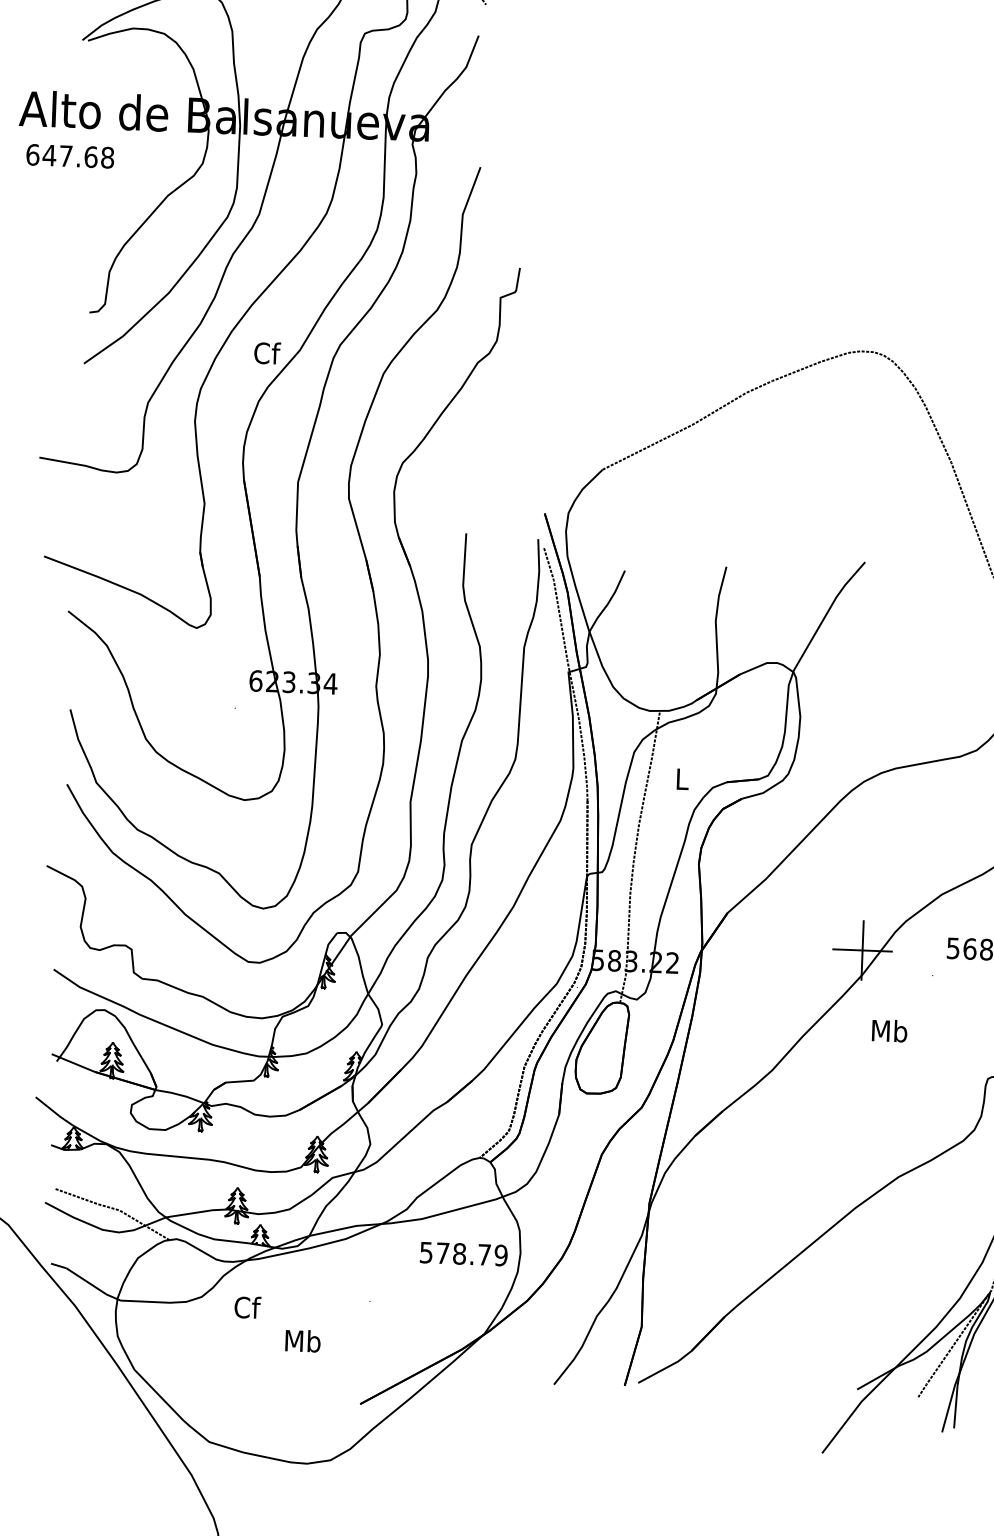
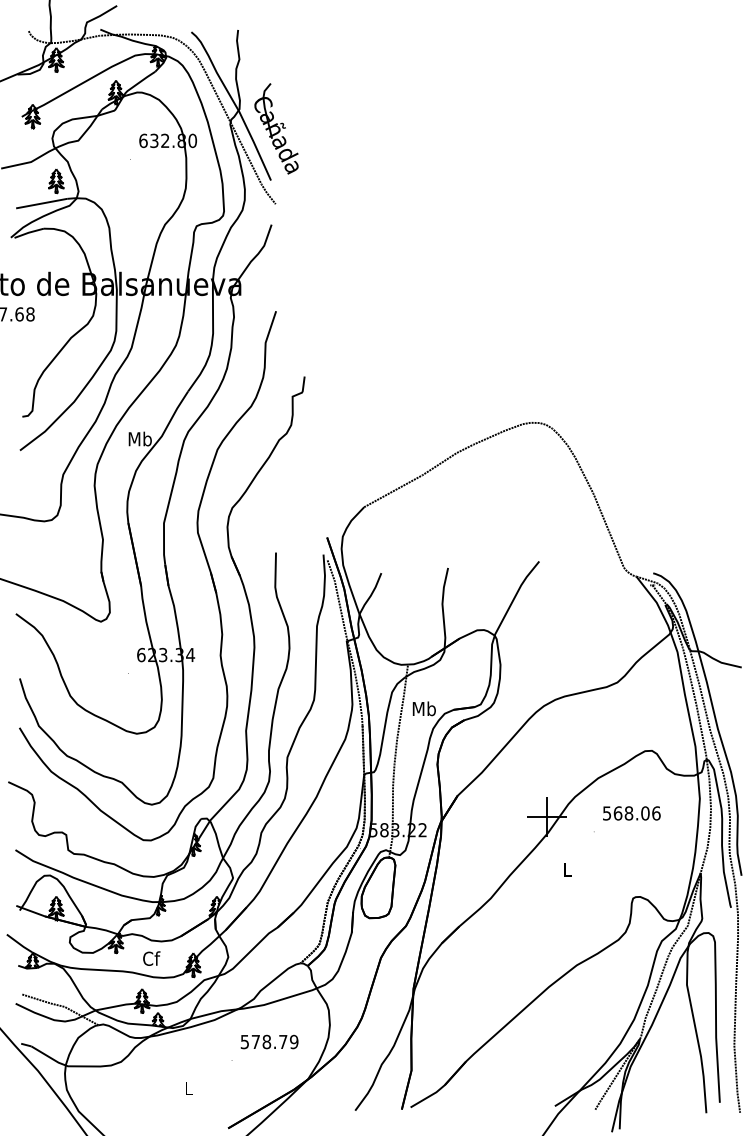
text: (265, 352) -> (139, 438), Cf -> Mb
text: (680, 778) -> (423, 708), L -> Mb
text: (888, 1031) -> (566, 869), Mb -> L
text: (463, 1253) -> (269, 1041), moved
text: (247, 1307) -> (151, 958), moved
text: (302, 1341) -> (188, 1088), Mb -> L

